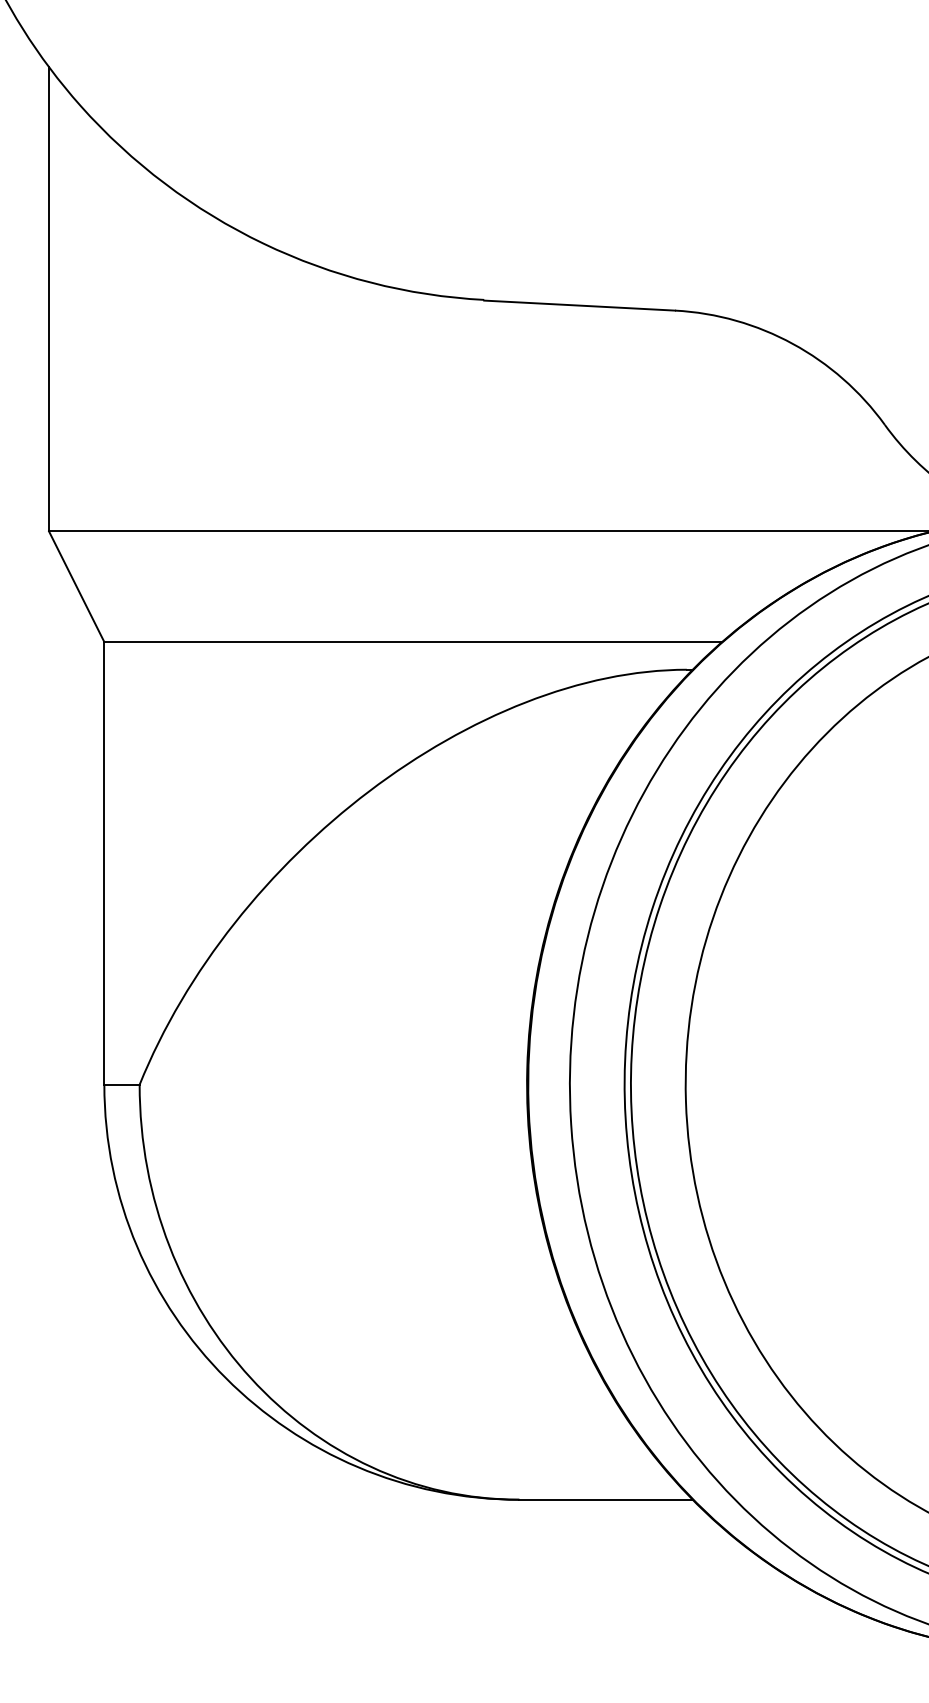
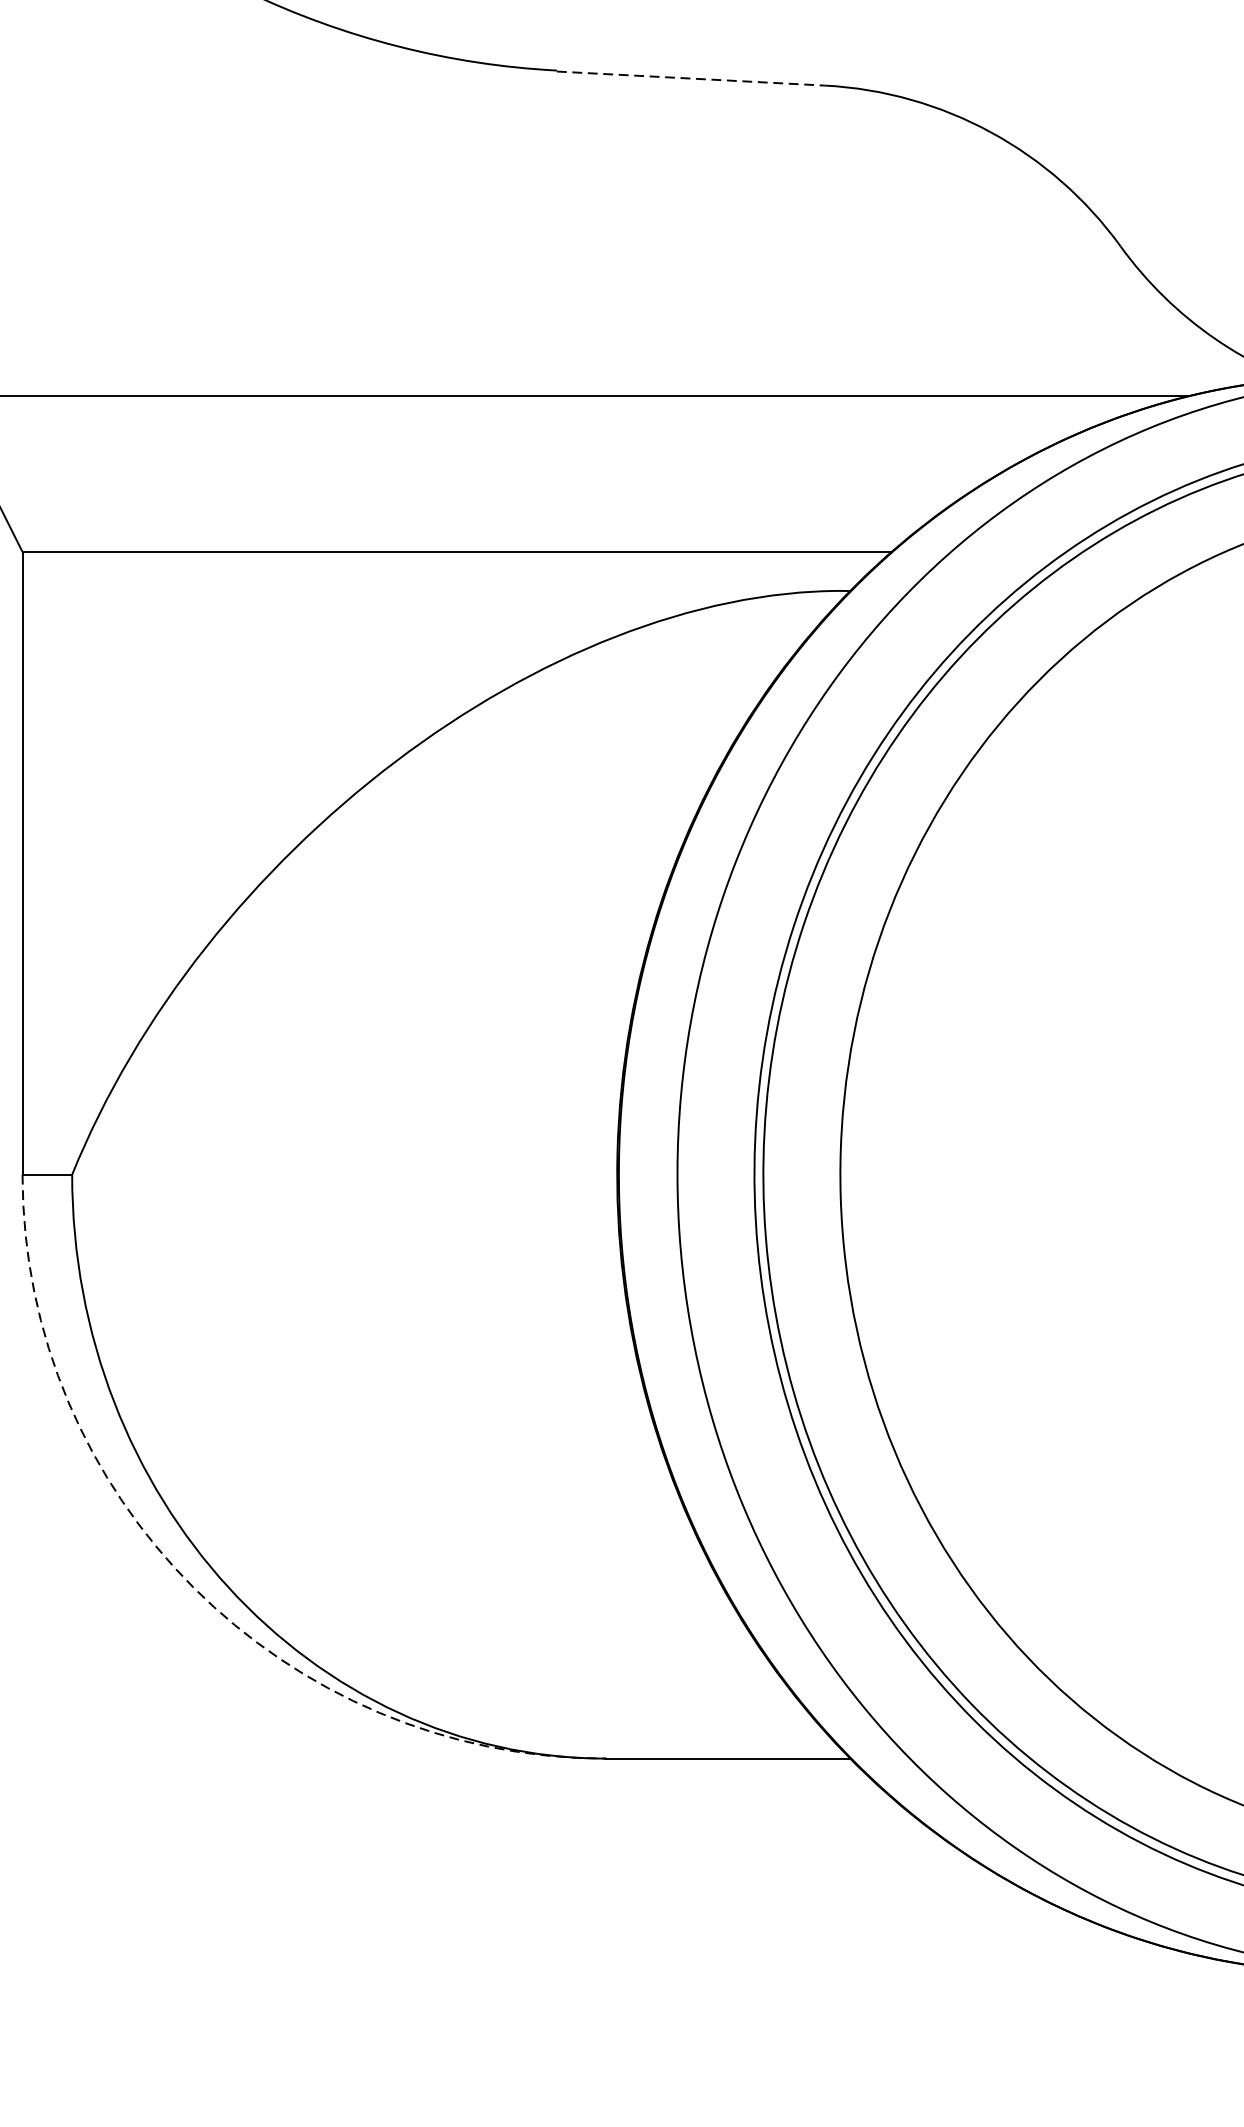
line: (579, 305) -> (690, 78), solid -> dashed
arc: (225, 1378) -> (192, 1588), solid -> dashed

